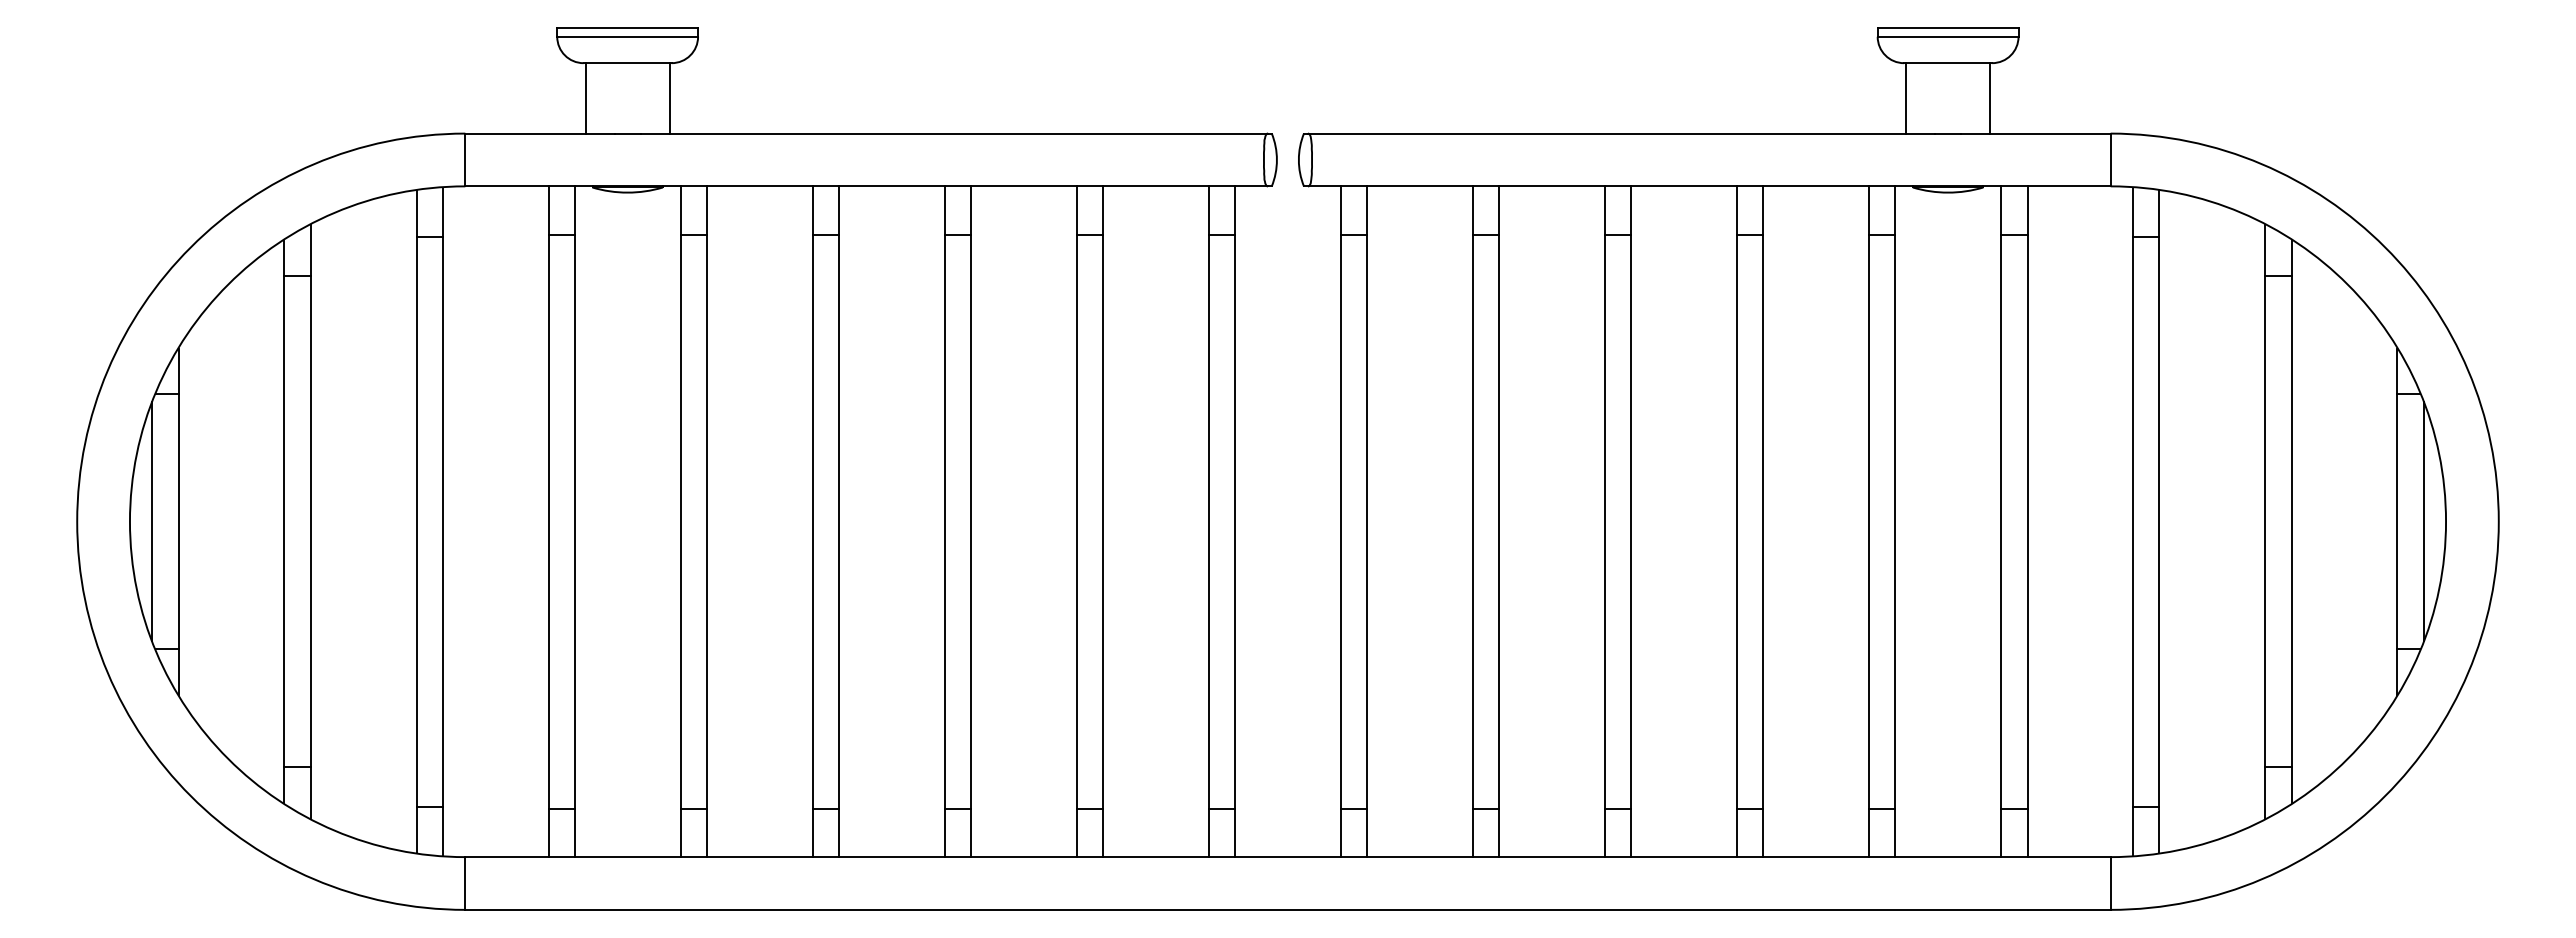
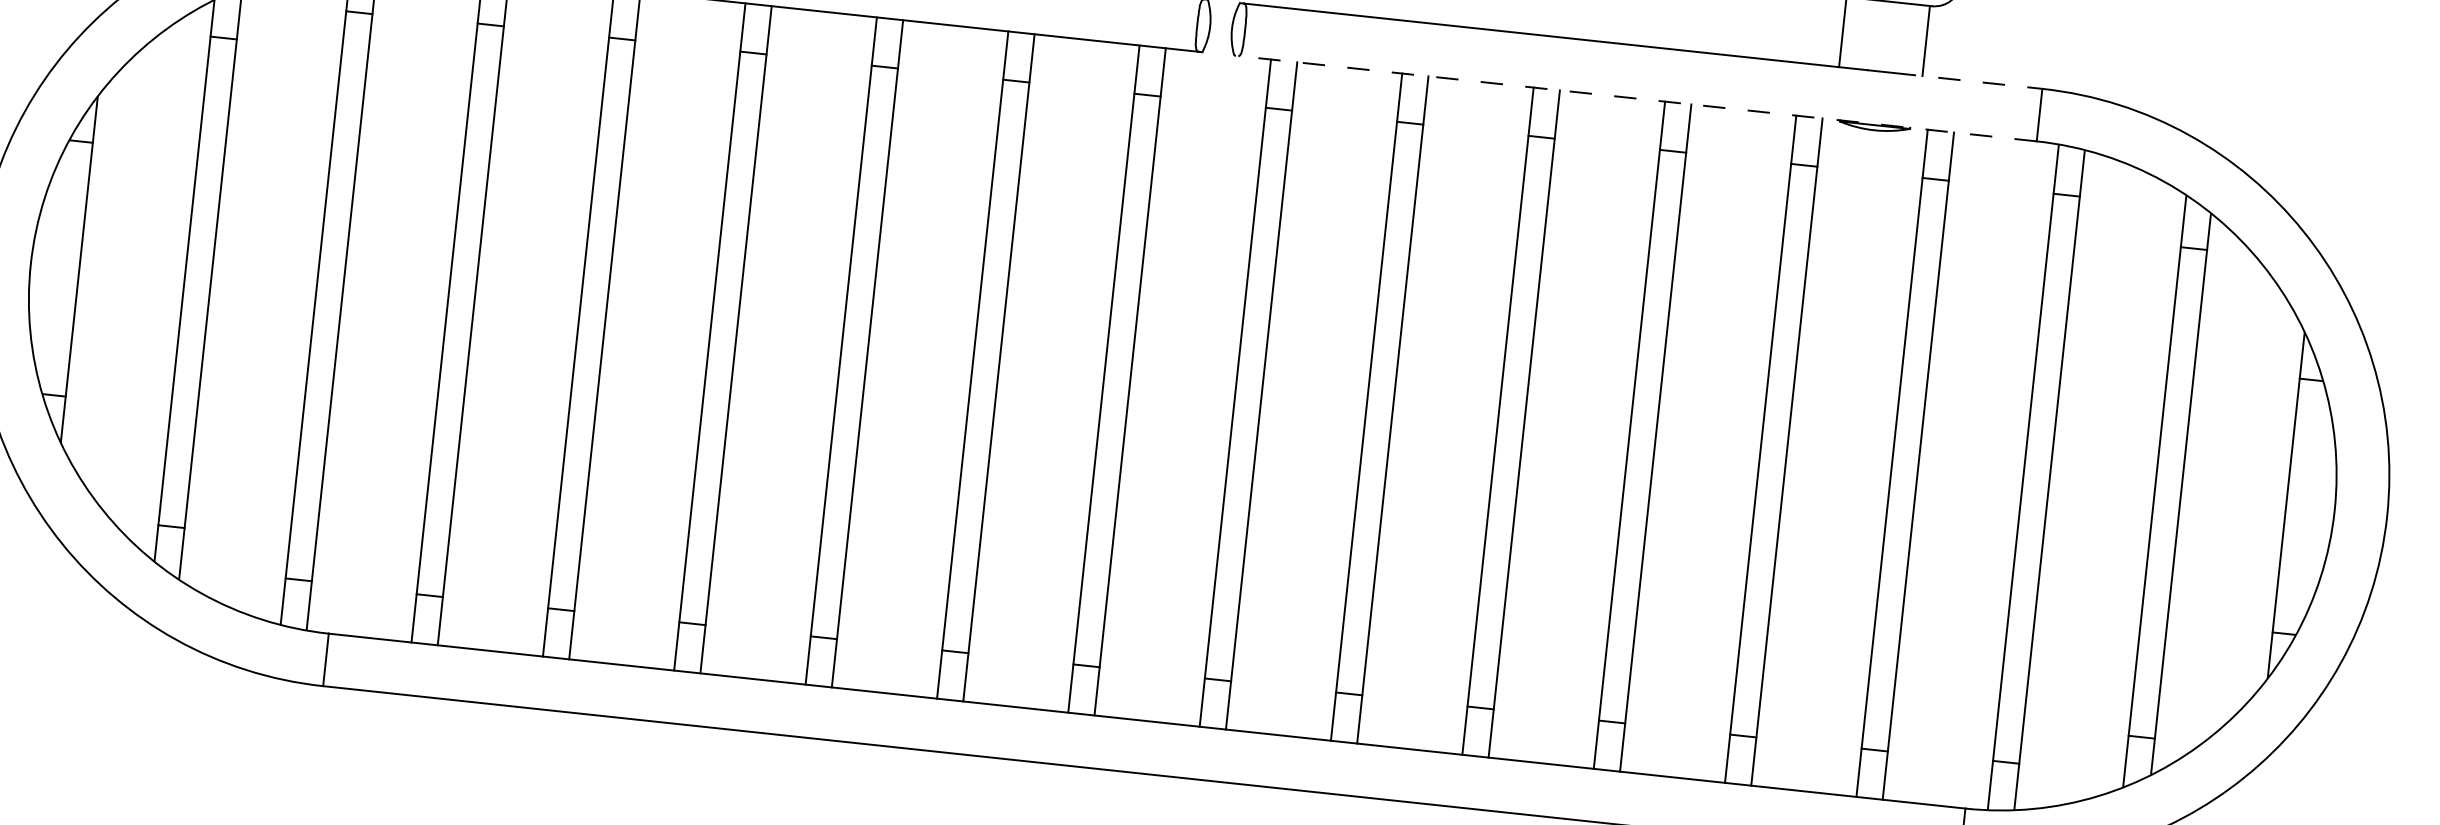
line: (2035, 133) -> (1967, 80), solid -> dashed
line: (1706, 186) -> (1634, 98), solid -> dashed
line: (152, 521) -> (53, 266), removed
line: (2423, 521) -> (2312, 507), removed

